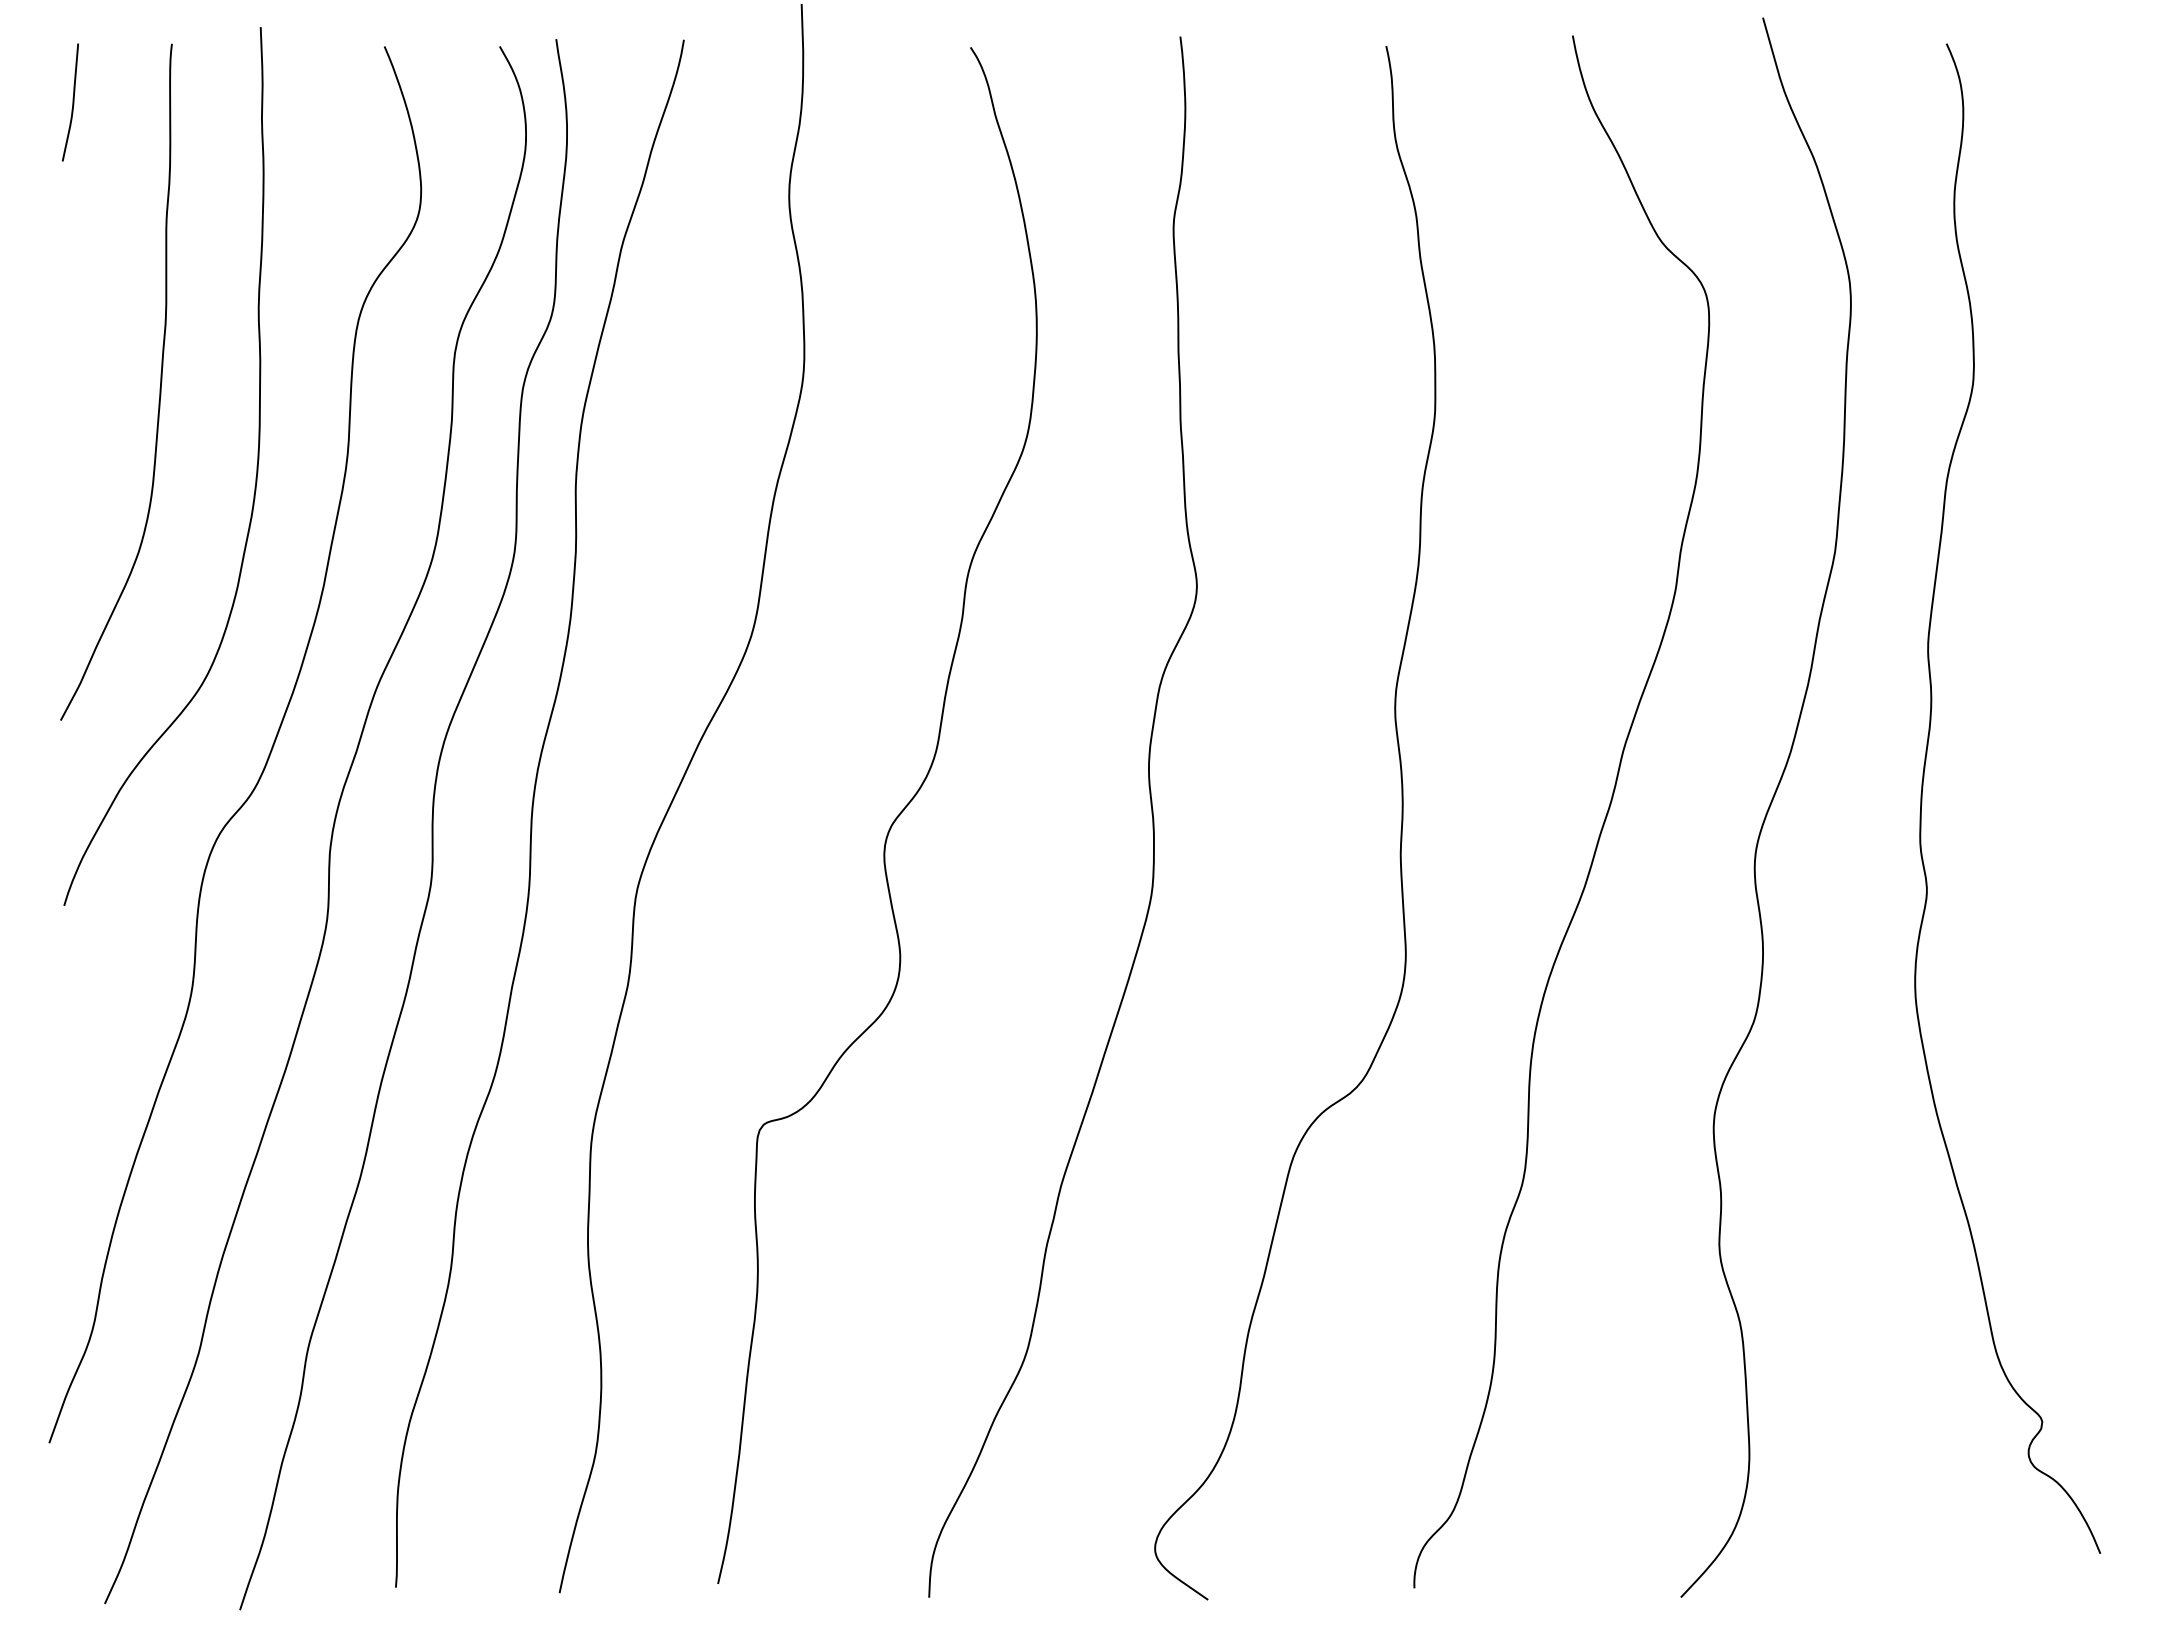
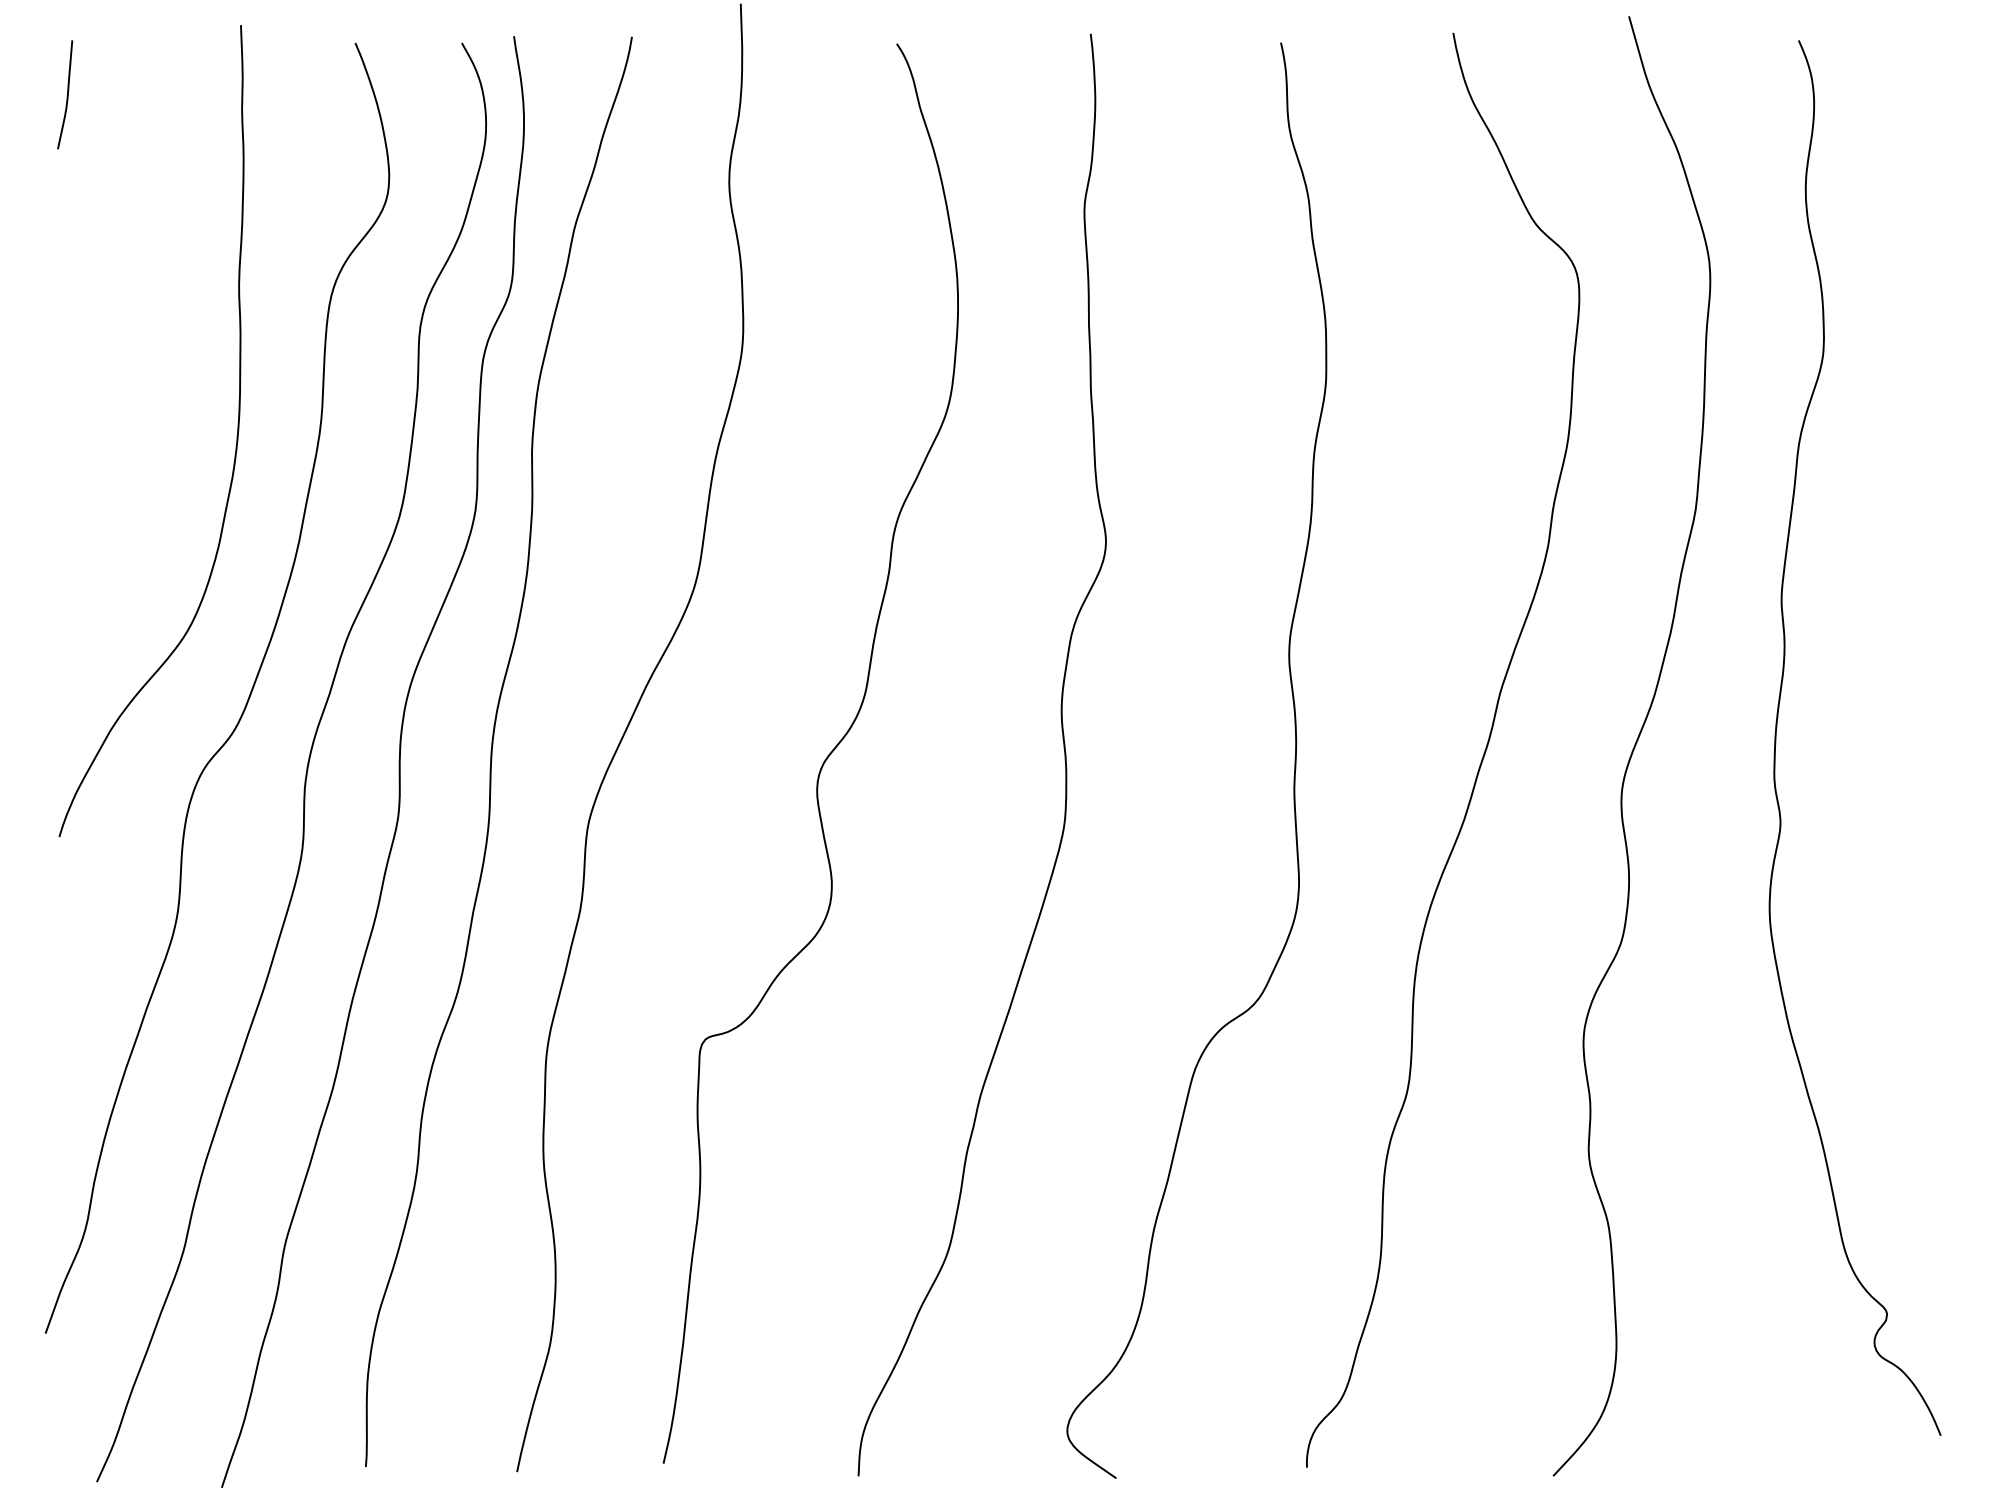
curve: (159, 387) -> (147, 358), removed

